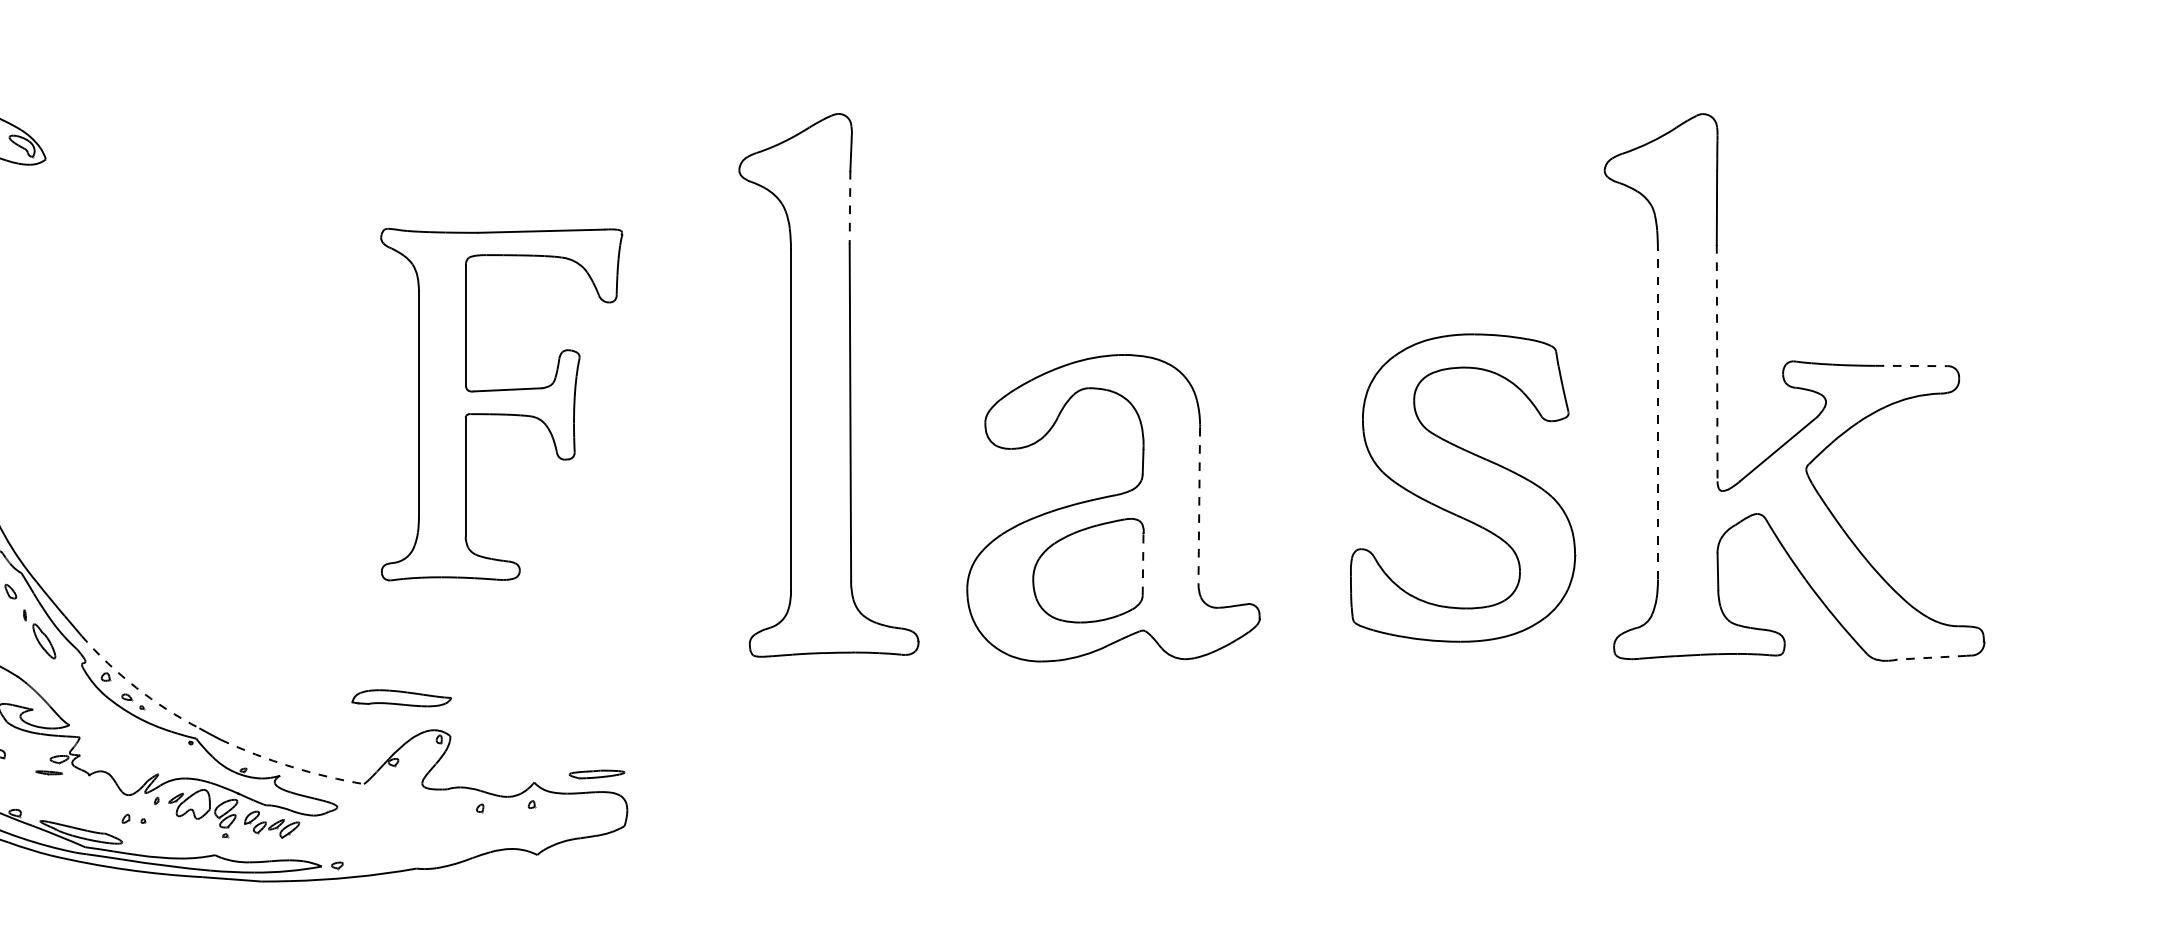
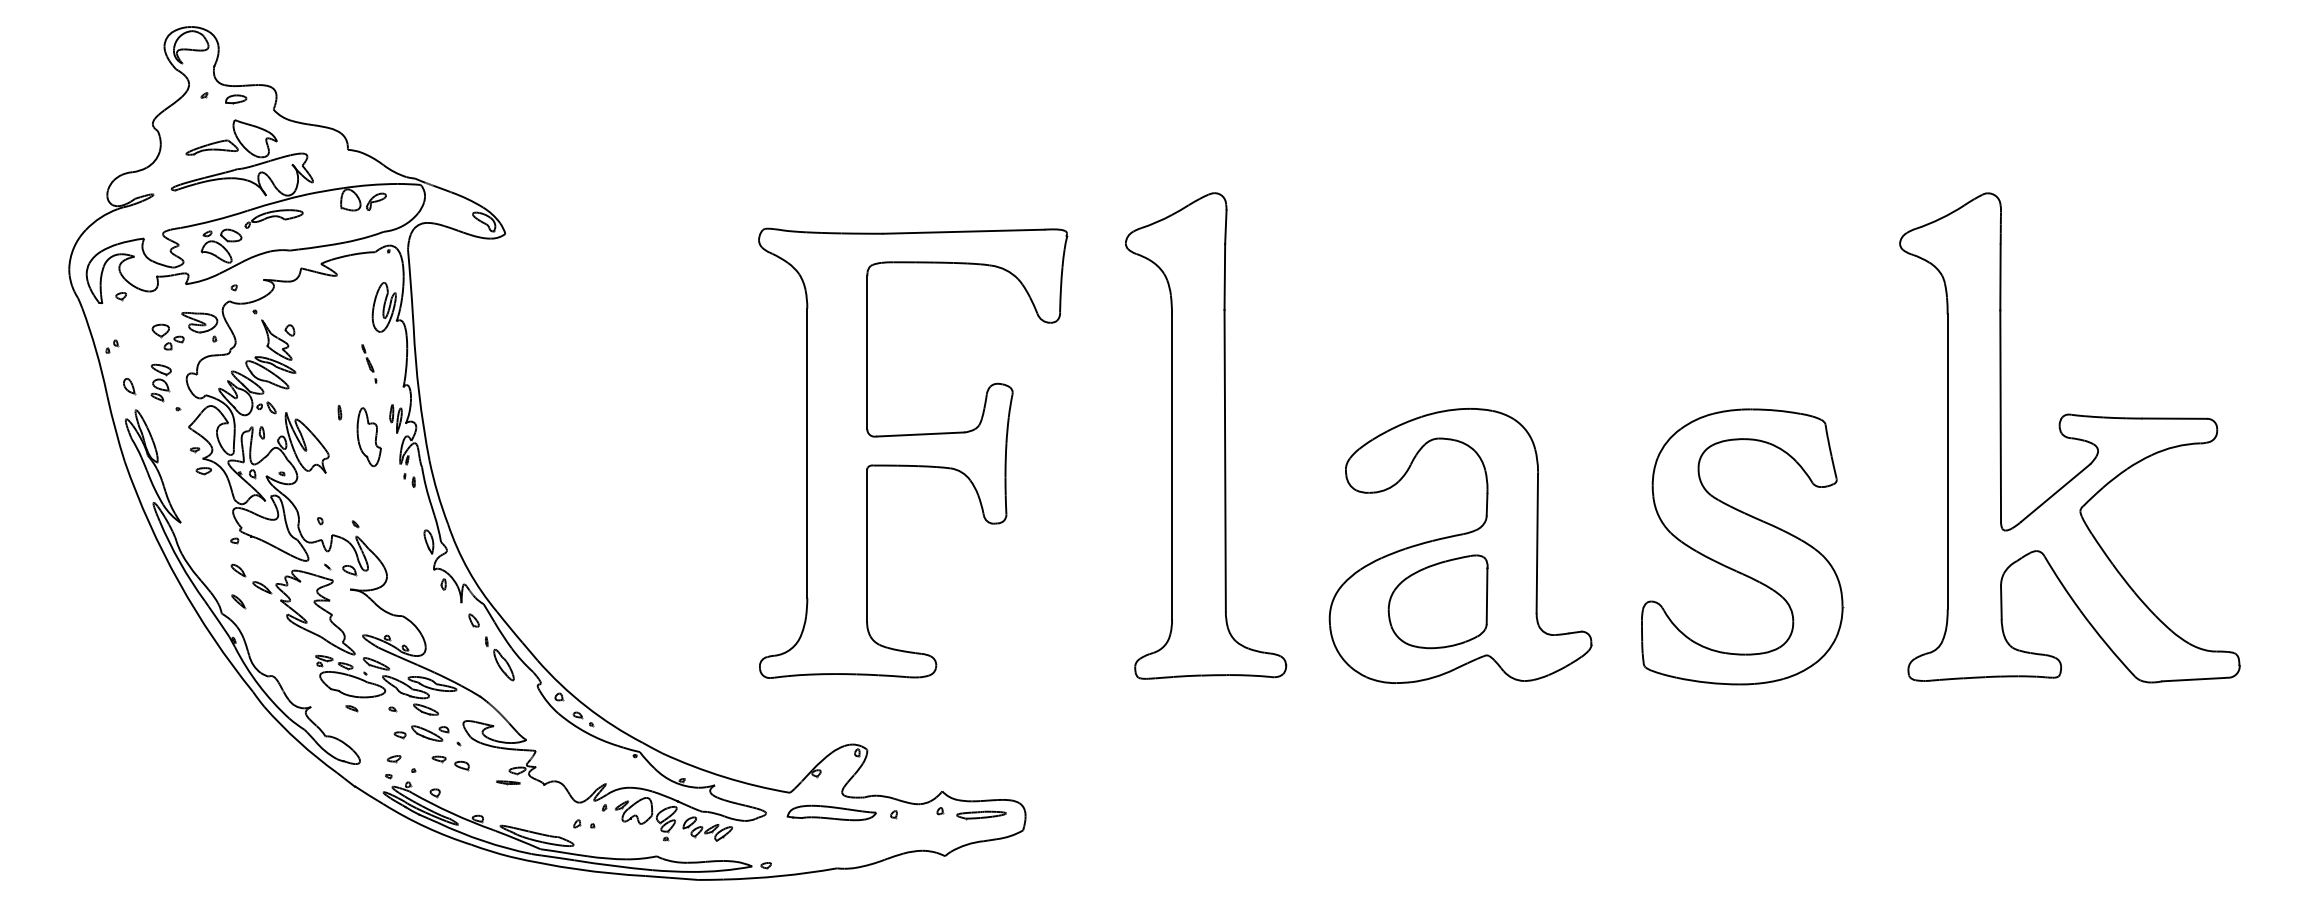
line: (849, 208) -> (1224, 277), dashed -> solid
line: (1716, 363) -> (2000, 416), dashed -> solid
line: (1912, 365) -> (2175, 418), dashed -> solid
part: (502, 403) -> (913, 452), size x1.43
line: (1657, 413) -> (1947, 461), dashed -> solid
part: (1463, 487) -> (1742, 546), moved
line: (1199, 505) -> (1537, 543), dashed -> solid
line: (1143, 564) -> (1487, 596), dashed -> solid
line: (1931, 657) -> (2192, 679), dashed -> solid
arc: (136, 687) -> (586, 706), dashed -> solid
part: (401, 697) -> (831, 812), moved
arc: (290, 767) -> (724, 777), dashed -> solid
part: (597, 774) -> (981, 815), moved

